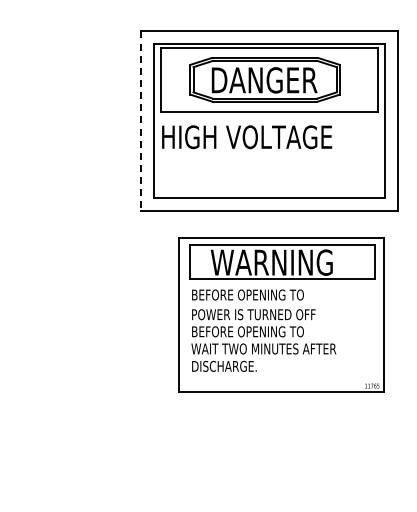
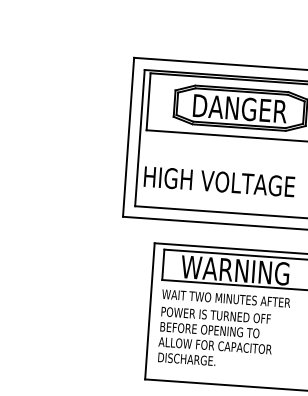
line: (141, 121) -> (128, 137), dashed -> solid
text: (247, 137) -> (219, 182), moved
text: (263, 294) -> (225, 298), BEFORE OPENING TO -> WAIT TWO MINUTES AFTER
text: (263, 348) -> (222, 345), WAIT TWO MINUTES AFTER -> ALLOW FOR CAPACITOR

